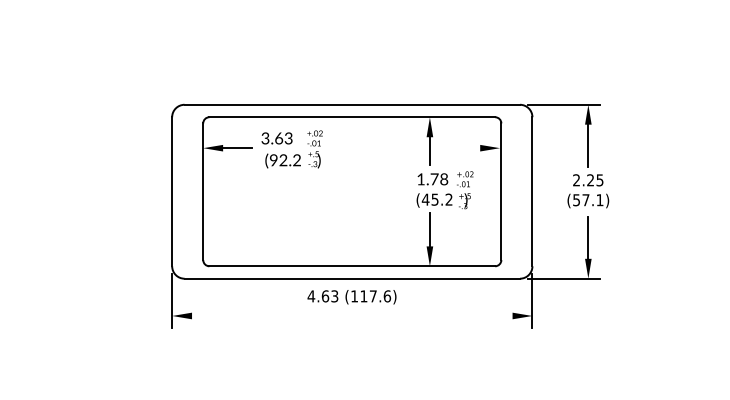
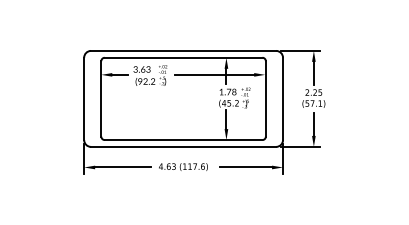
line: (408, 147) -> (214, 74), added
text: (352, 296) -> (183, 166), moved
line: (243, 316) -> (123, 167), added
line: (466, 316) -> (246, 167), added

